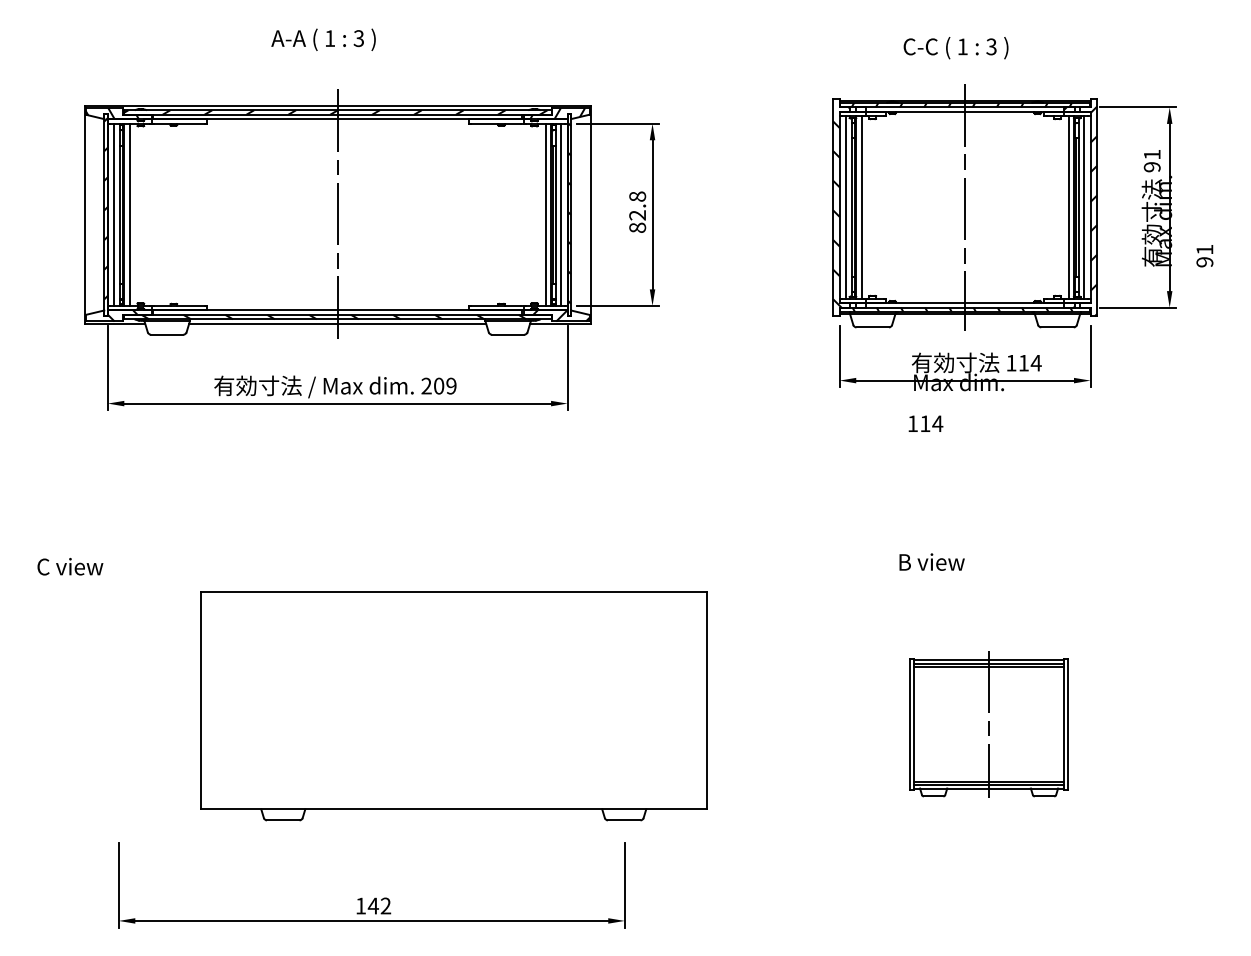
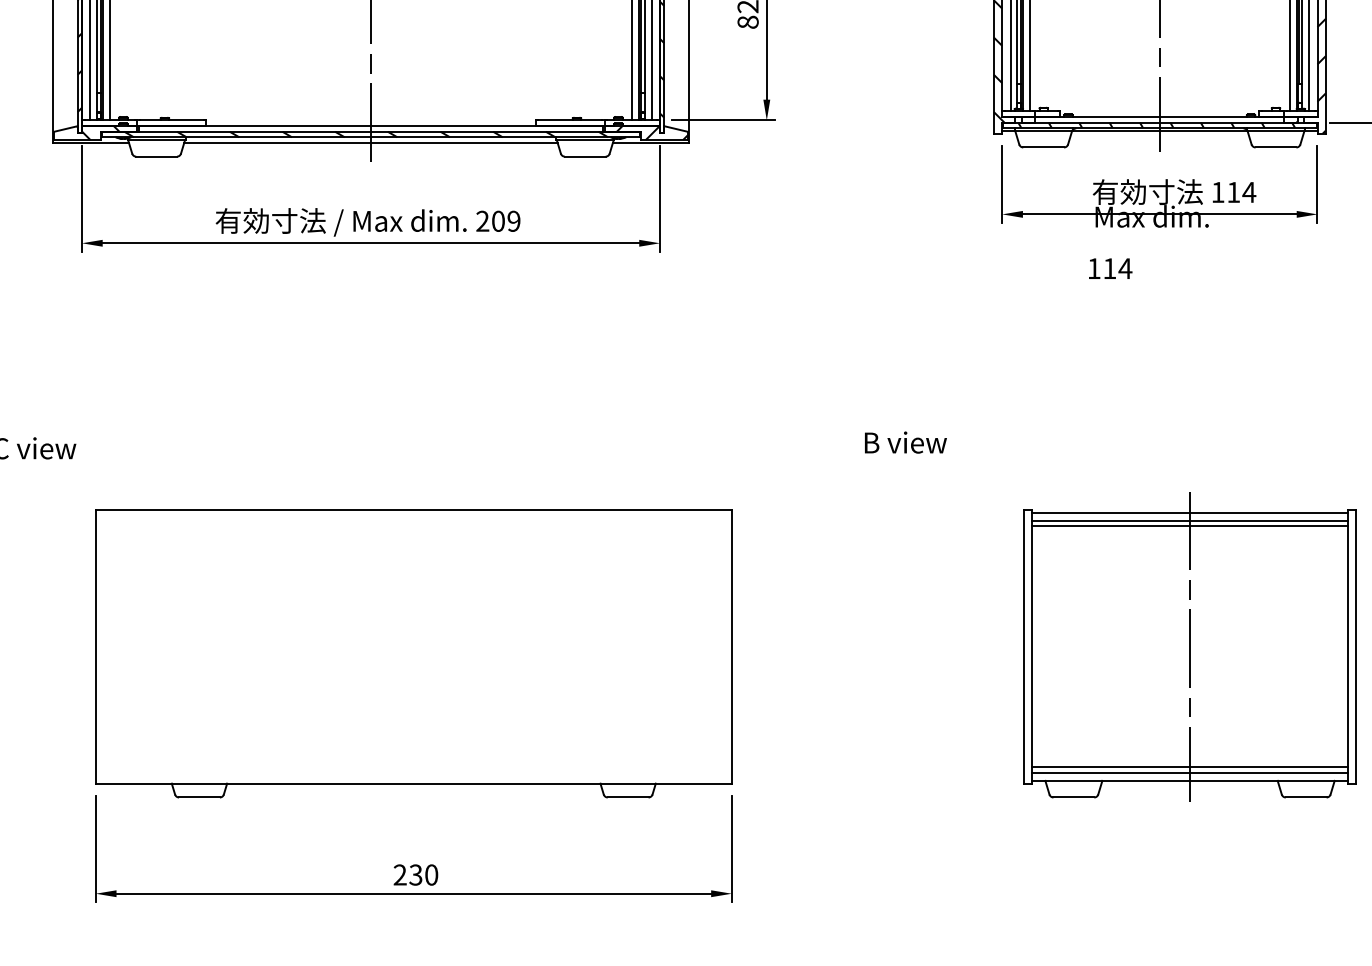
text: (931, 561) -> (905, 441), moved
part: (453, 706) -> (413, 654), moved
part: (988, 724) -> (1189, 646), size x1.67
text: (373, 905) -> (415, 874), 142 -> 230

